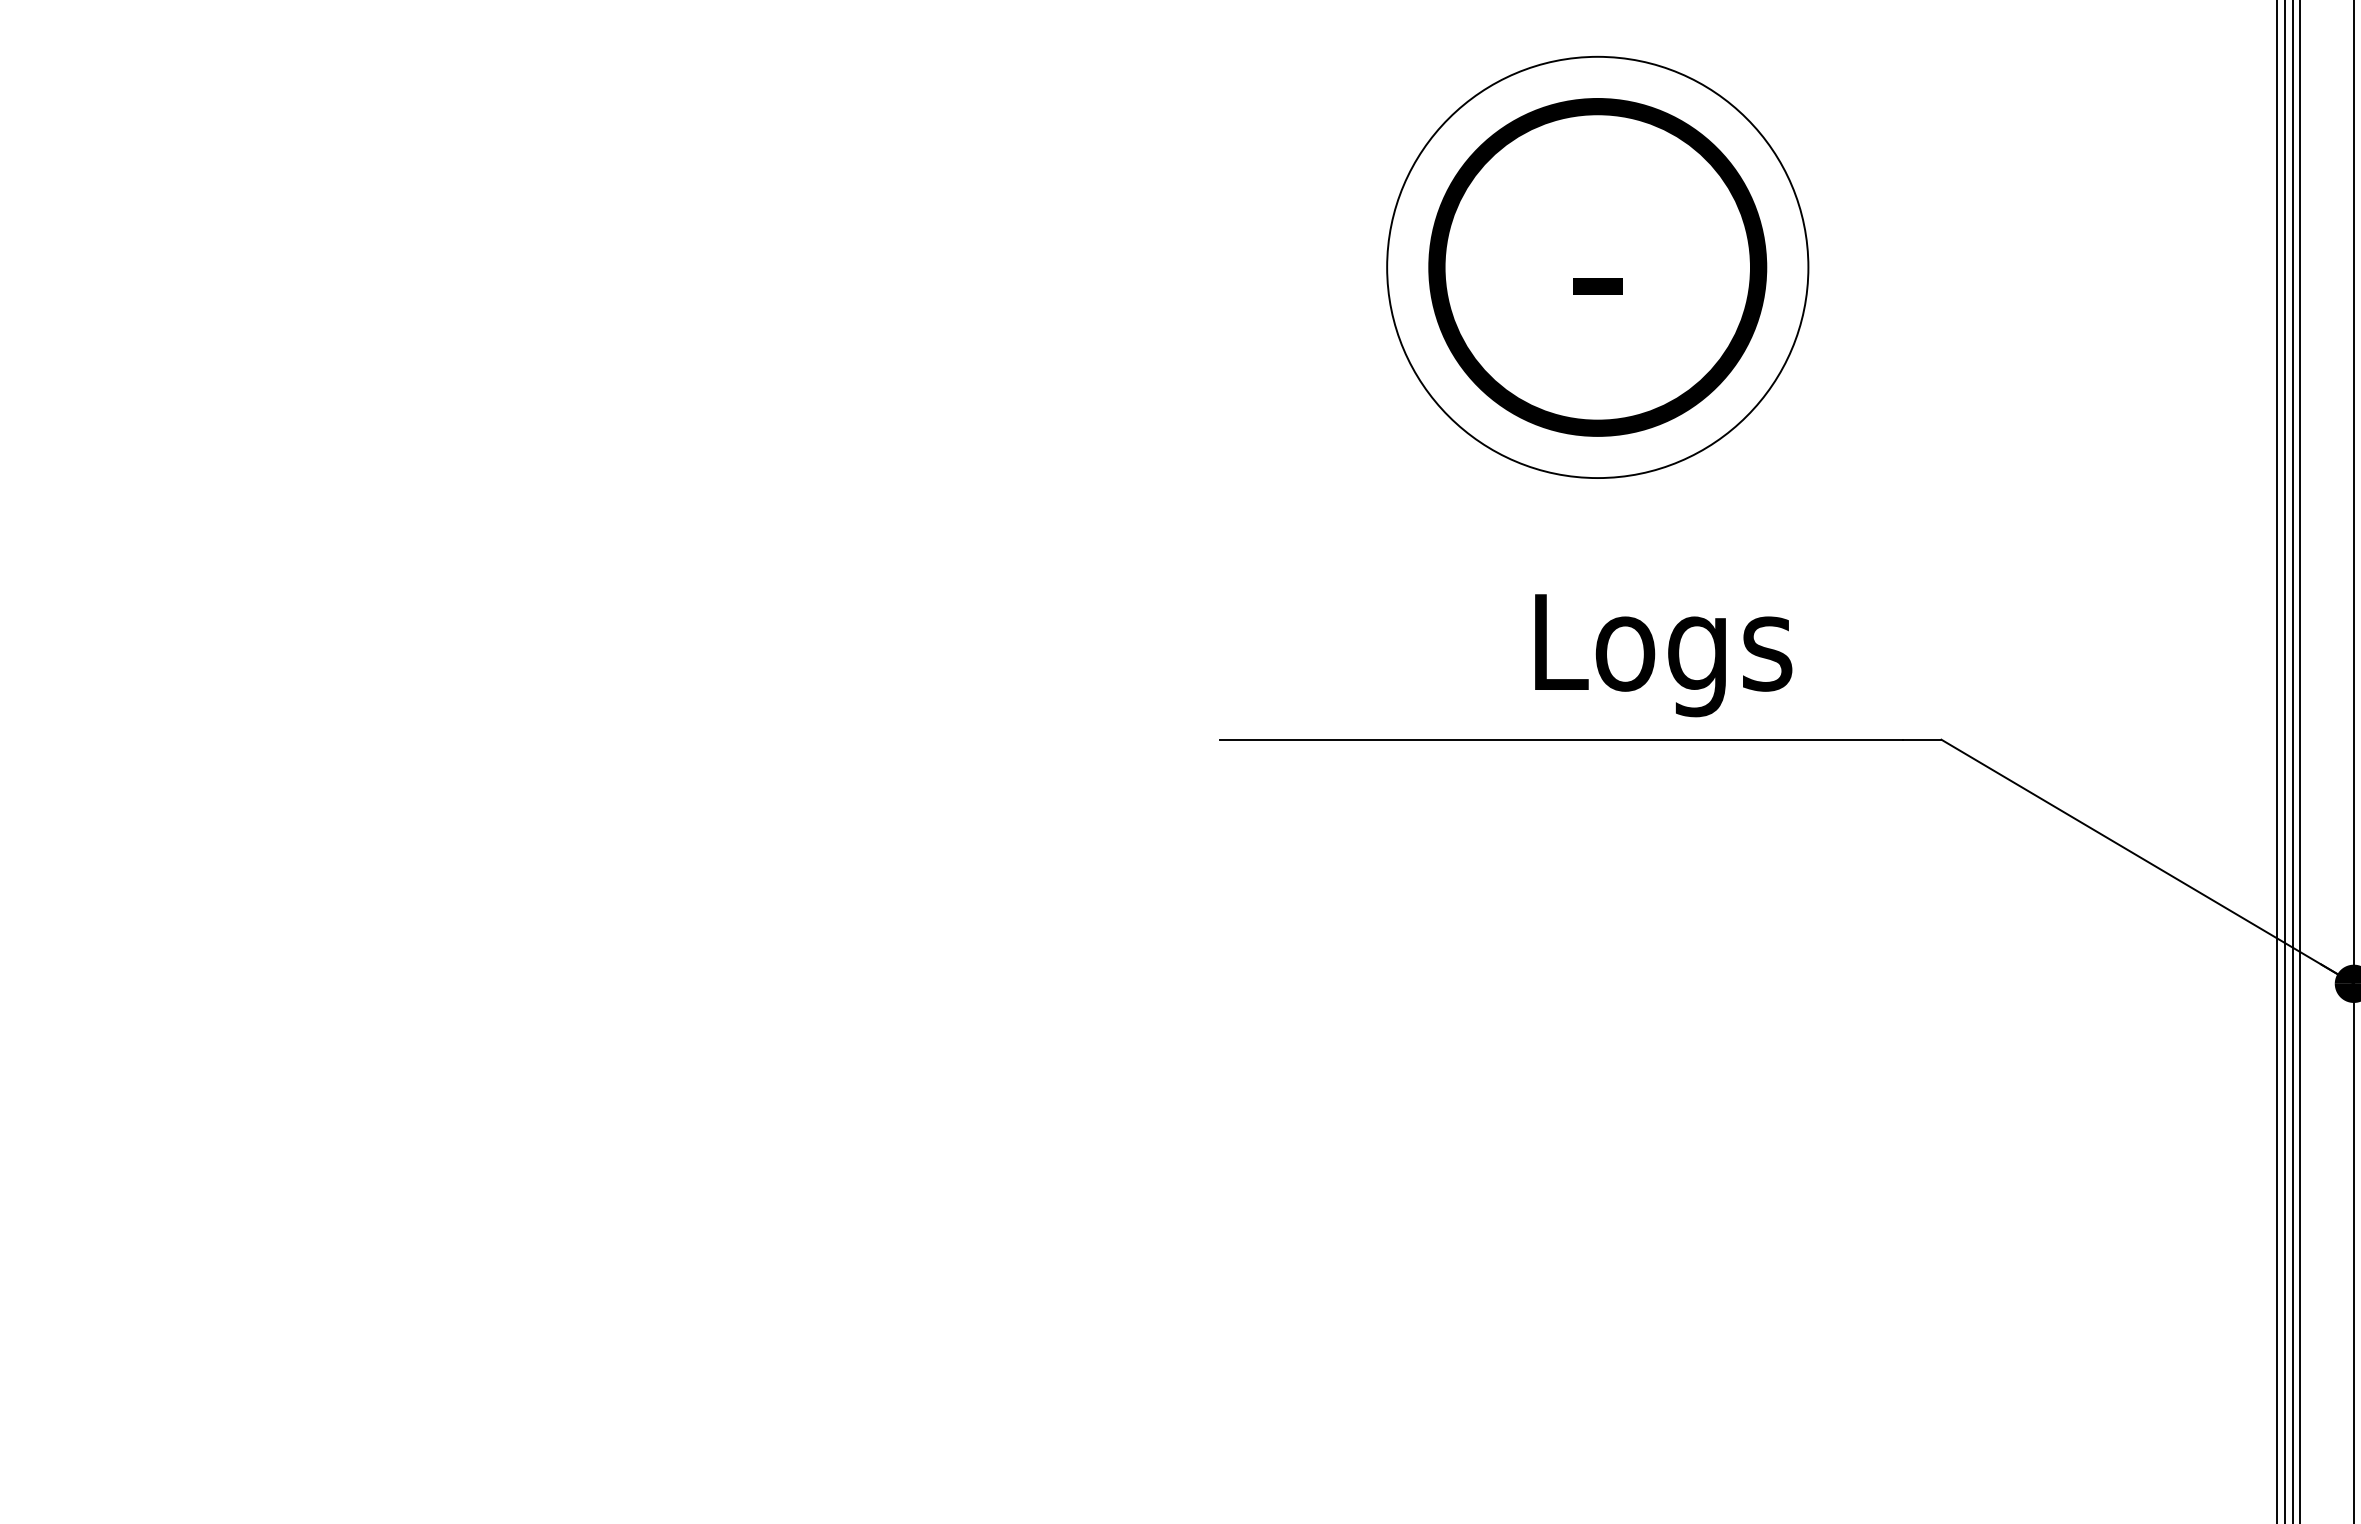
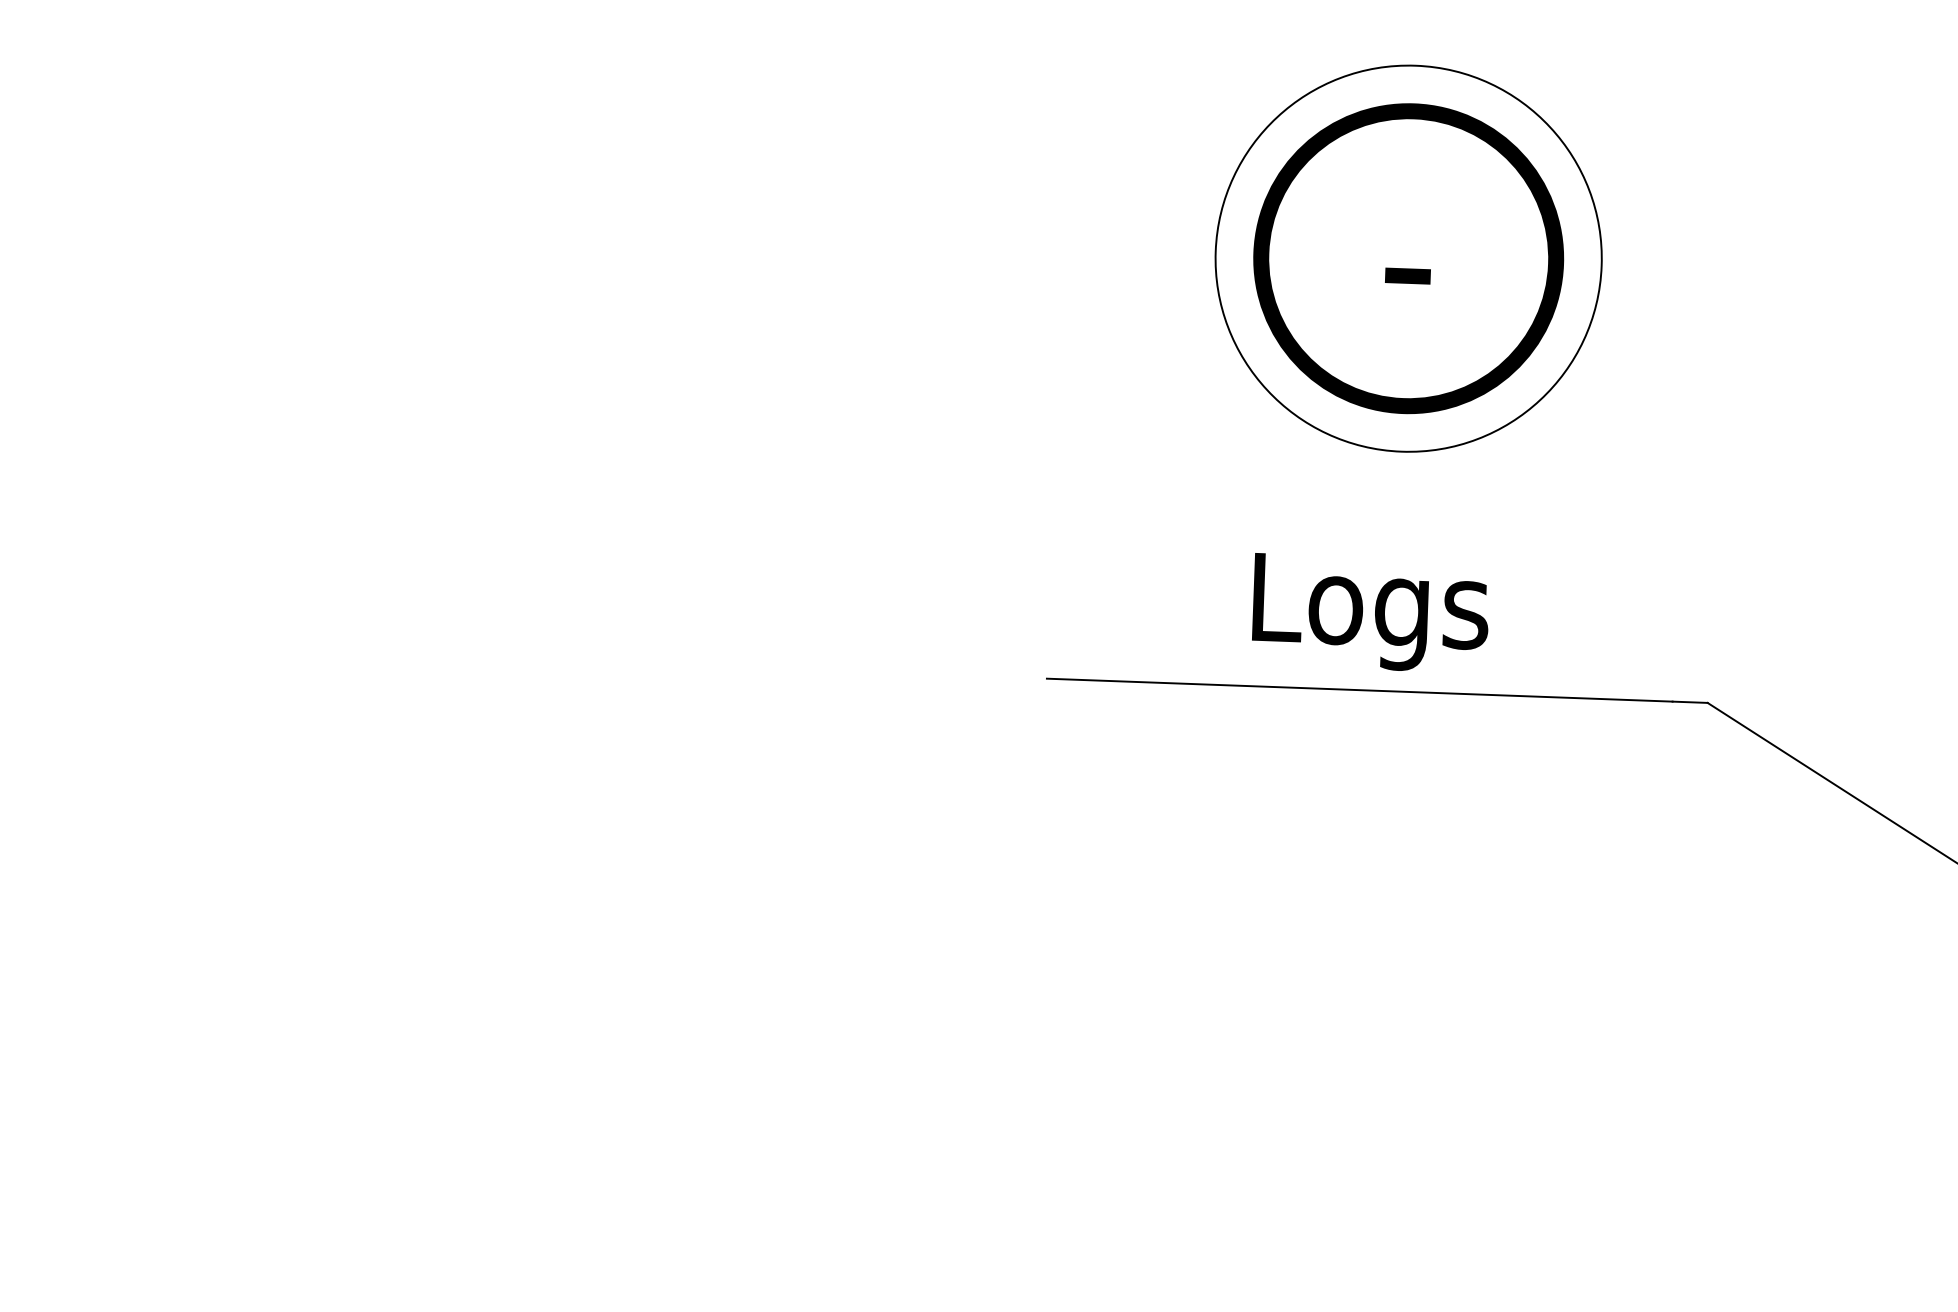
text: (1663, 655) -> (1370, 613), moved

